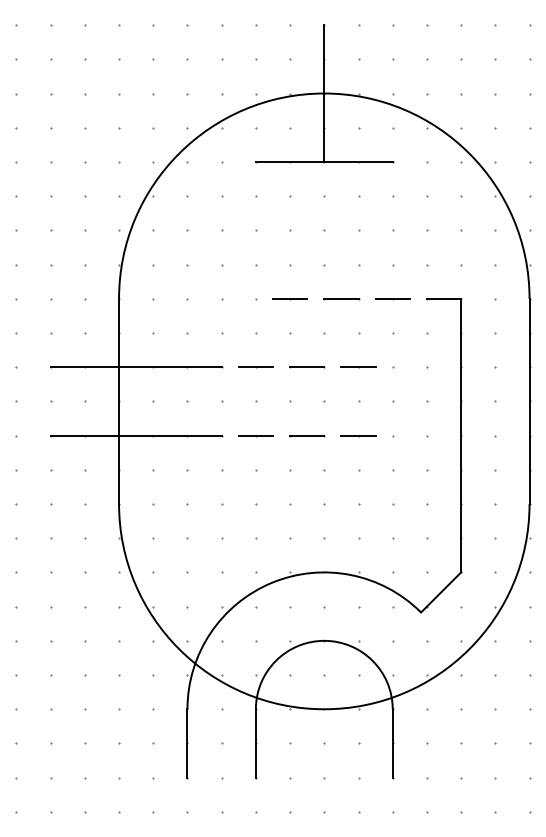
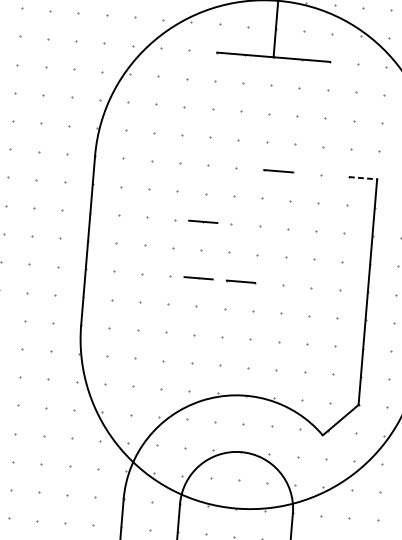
line: (290, 298) -> (236, 167), removed
line: (392, 298) -> (320, 174), removed
line: (444, 298) -> (363, 178), solid -> dashed
line: (135, 367) -> (103, 213), removed
line: (307, 367) -> (245, 225), removed
line: (358, 367) -> (287, 229), removed
line: (135, 435) -> (99, 270), removed
line: (358, 435) -> (283, 285), removed

